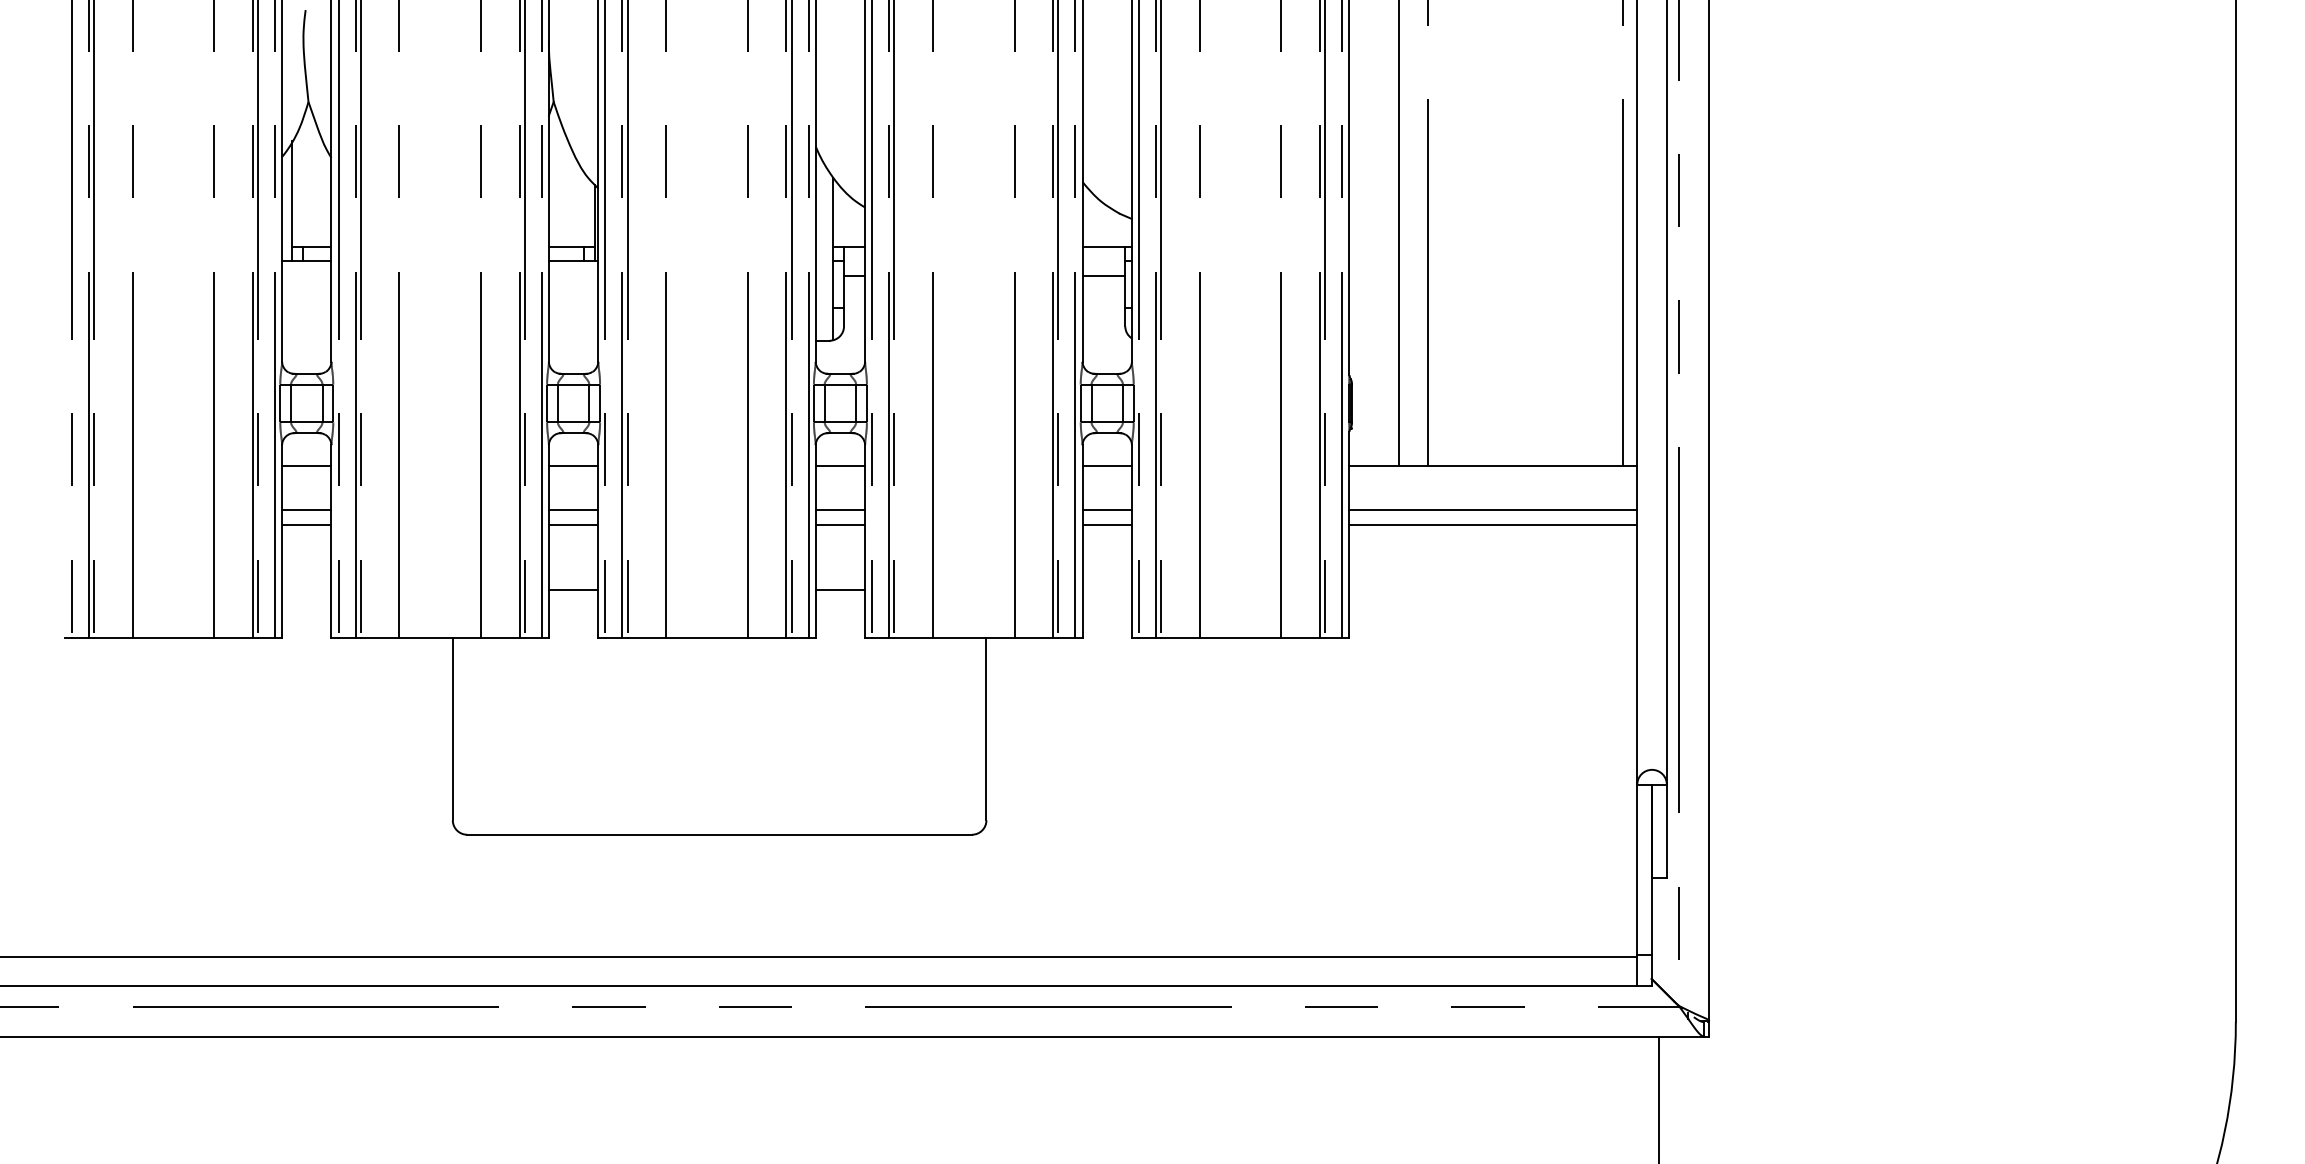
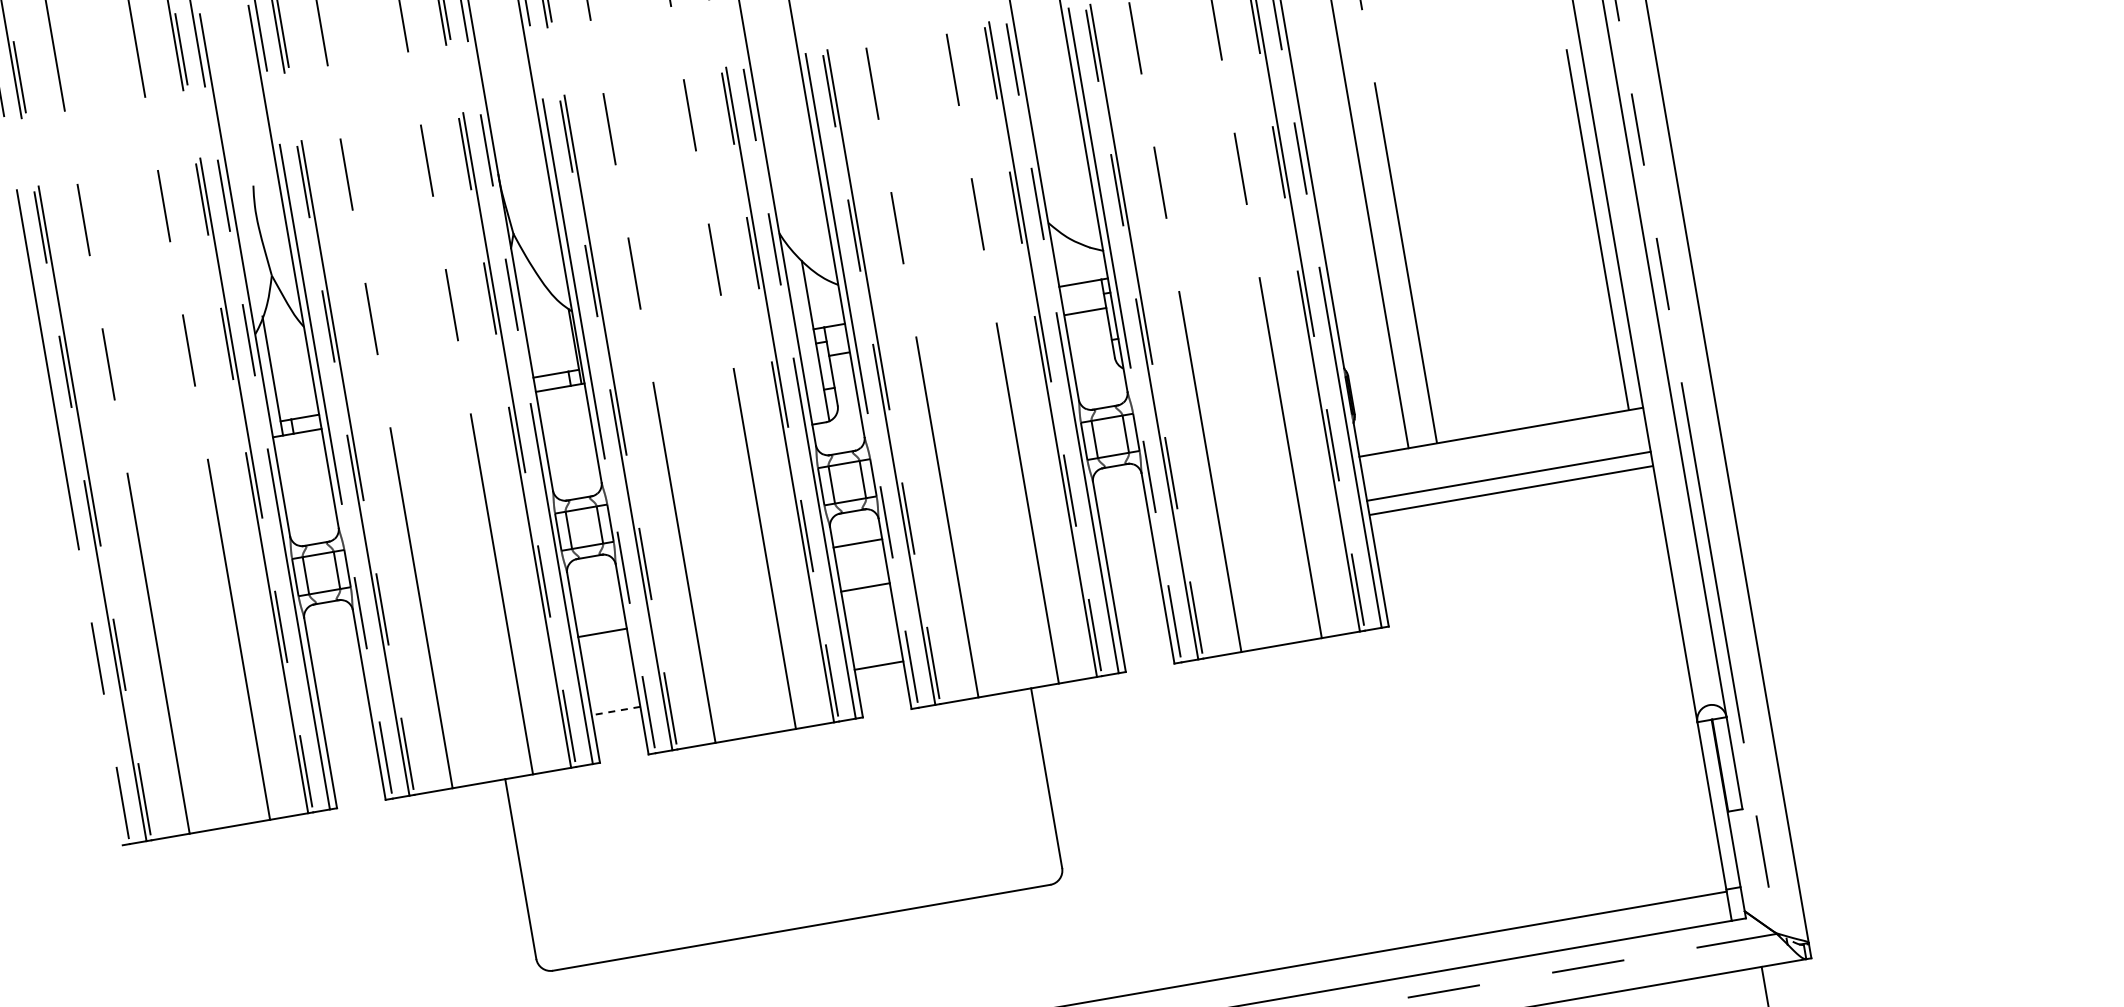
line: (306, 465) -> (331, 634), removed
line: (573, 465) -> (594, 588), removed
line: (1106, 465) -> (1120, 498), removed
line: (306, 510) -> (339, 678), removed
line: (1106, 510) -> (1127, 542), removed
line: (306, 524) -> (341, 692), removed
line: (573, 524) -> (604, 646), removed
line: (840, 524) -> (868, 601), removed
line: (1106, 524) -> (1130, 556), removed
line: (573, 589) -> (615, 710), solid -> dashed

